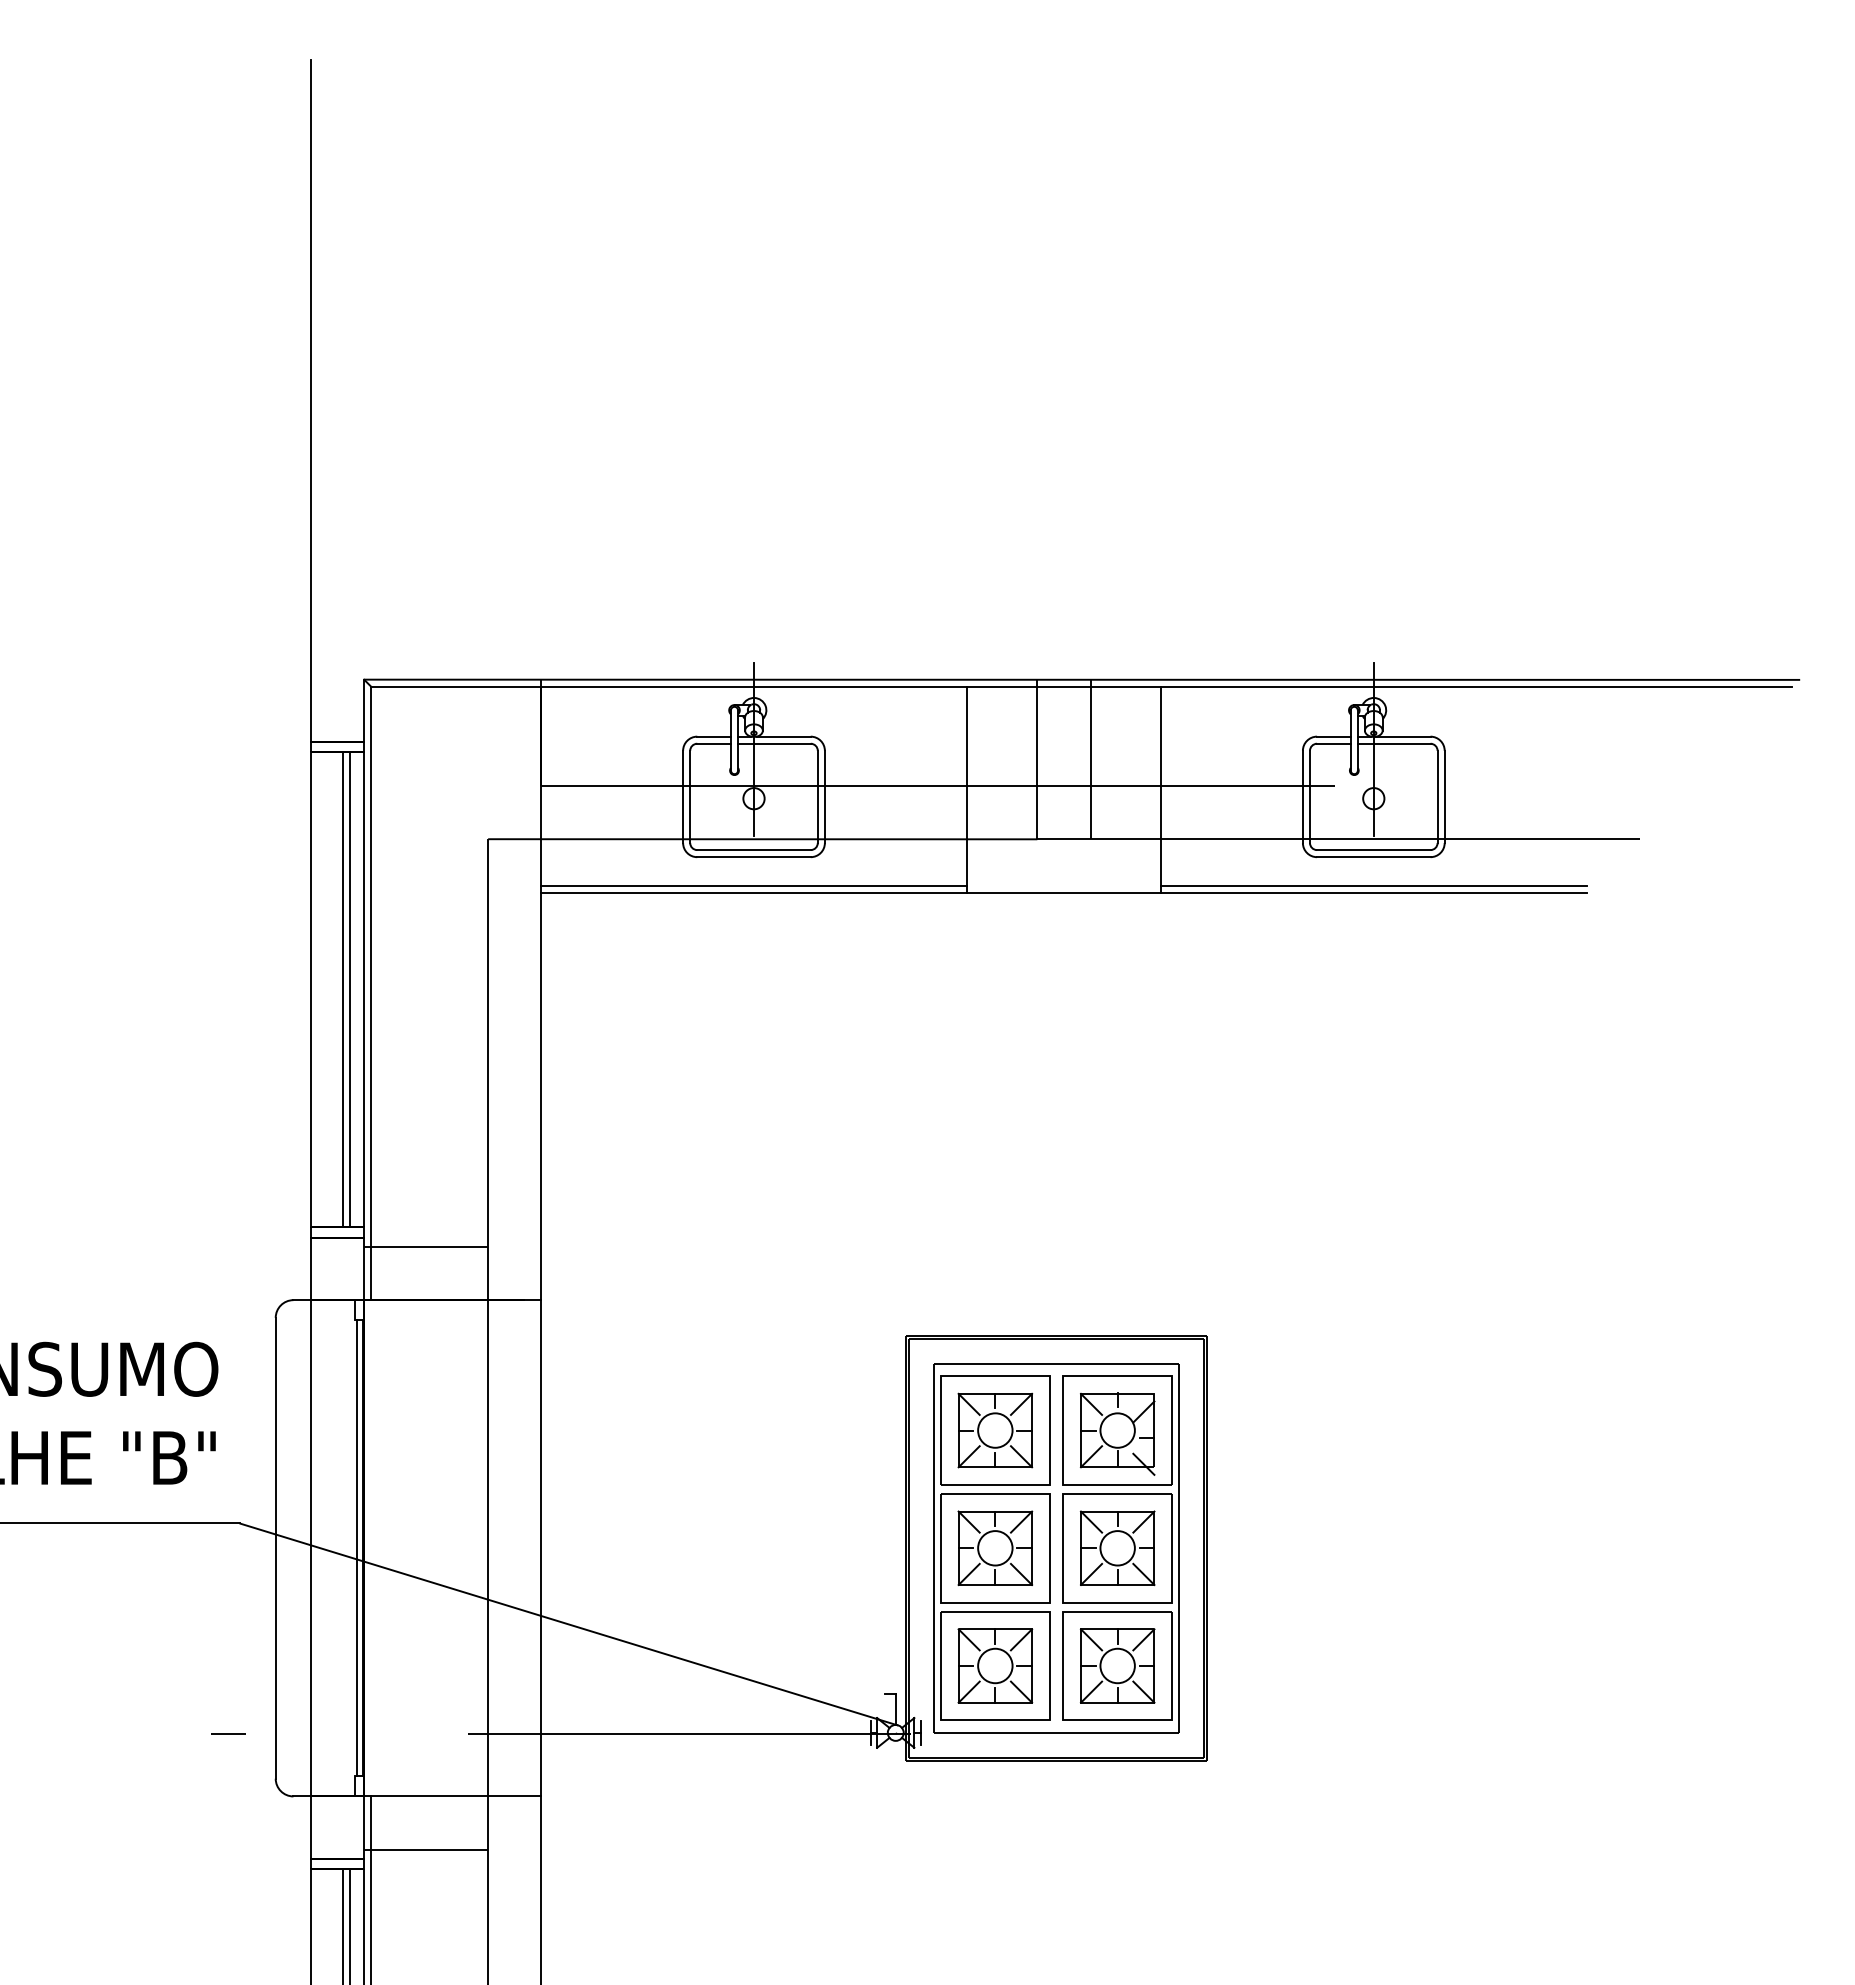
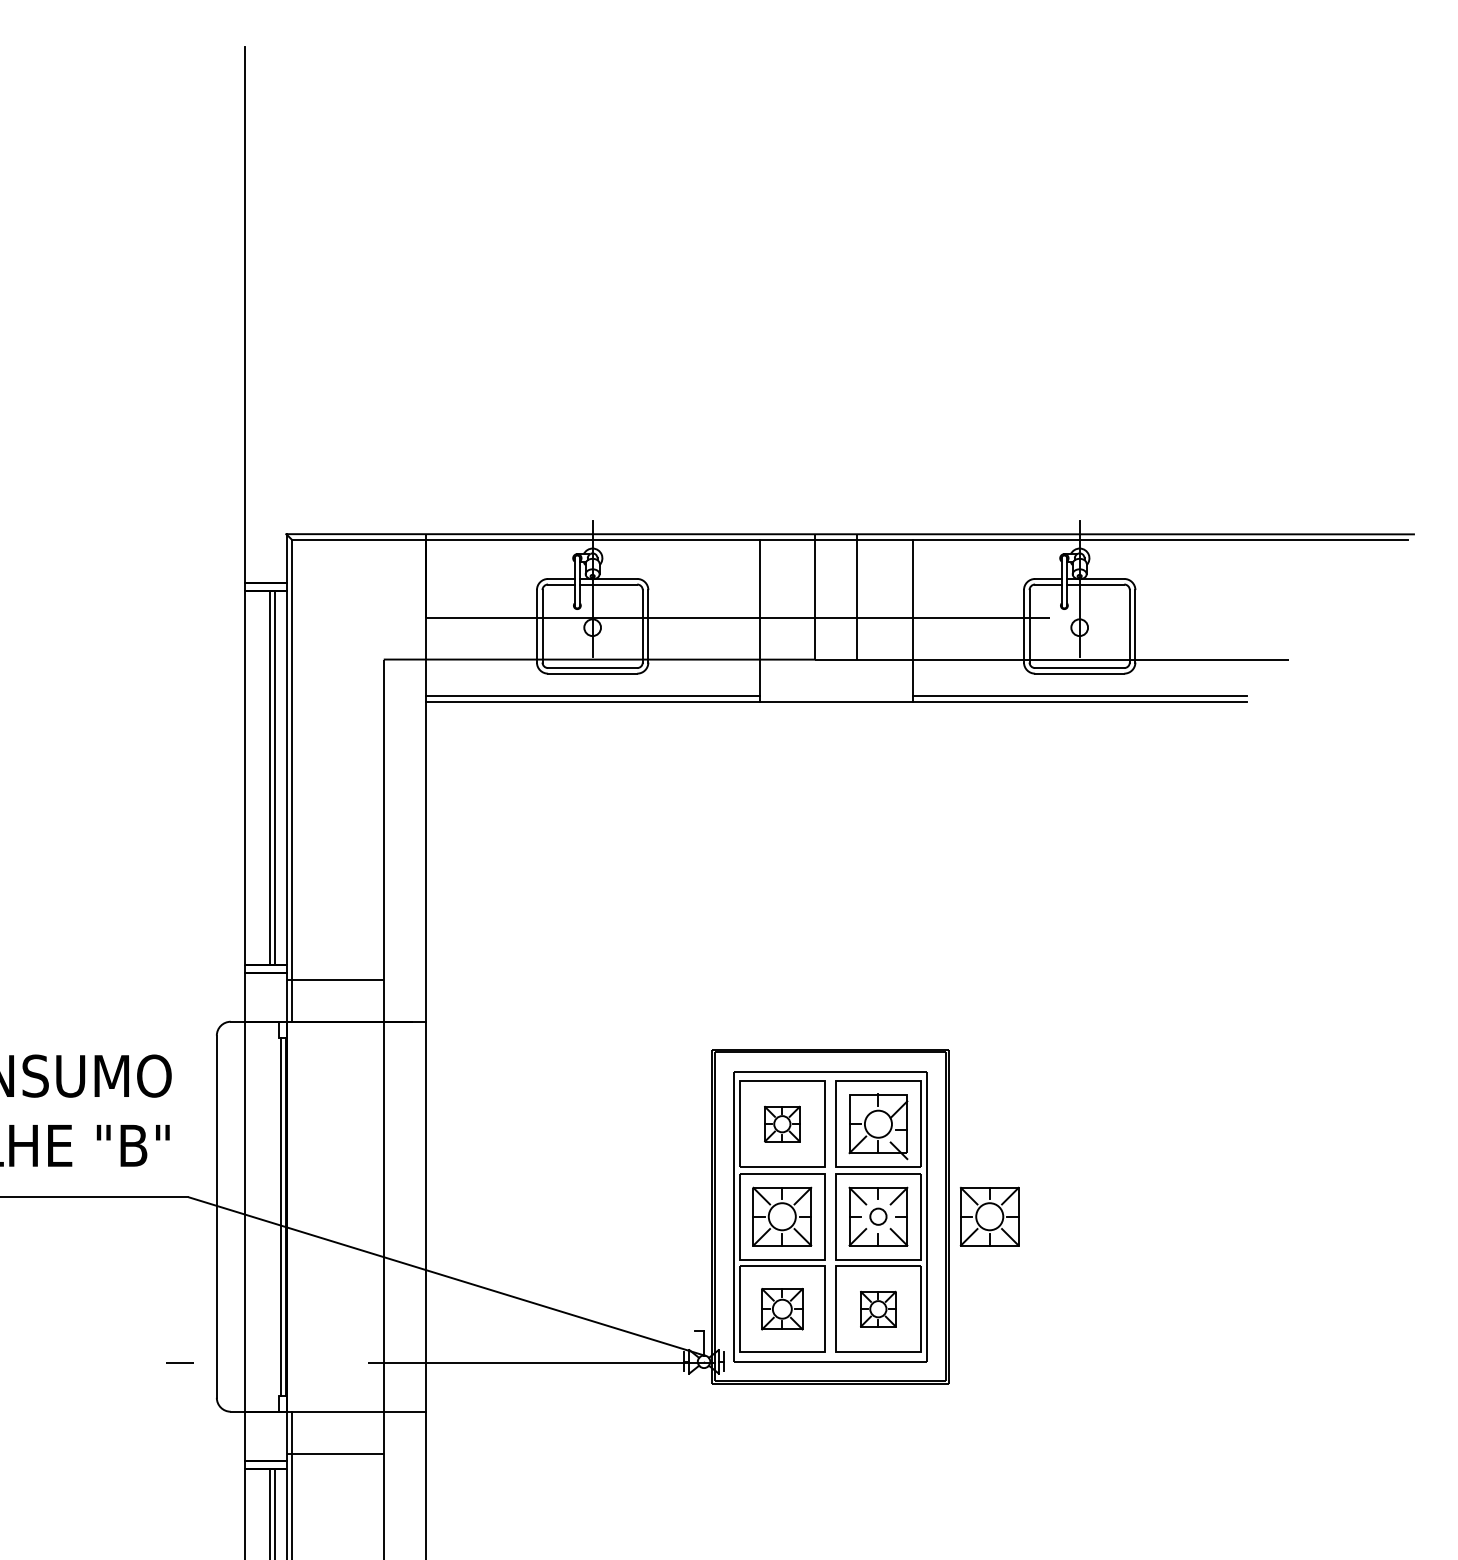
line: (1091, 1403) -> (857, 1102), removed
part: (995, 1430) -> (782, 1124), size x0.6
circle: (1117, 1548) -> (878, 1216), size x0.6
part: (1259, 1548) -> (989, 1216), added
part: (995, 1665) -> (782, 1308), size x0.7
part: (1117, 1665) -> (878, 1308), size x0.6

